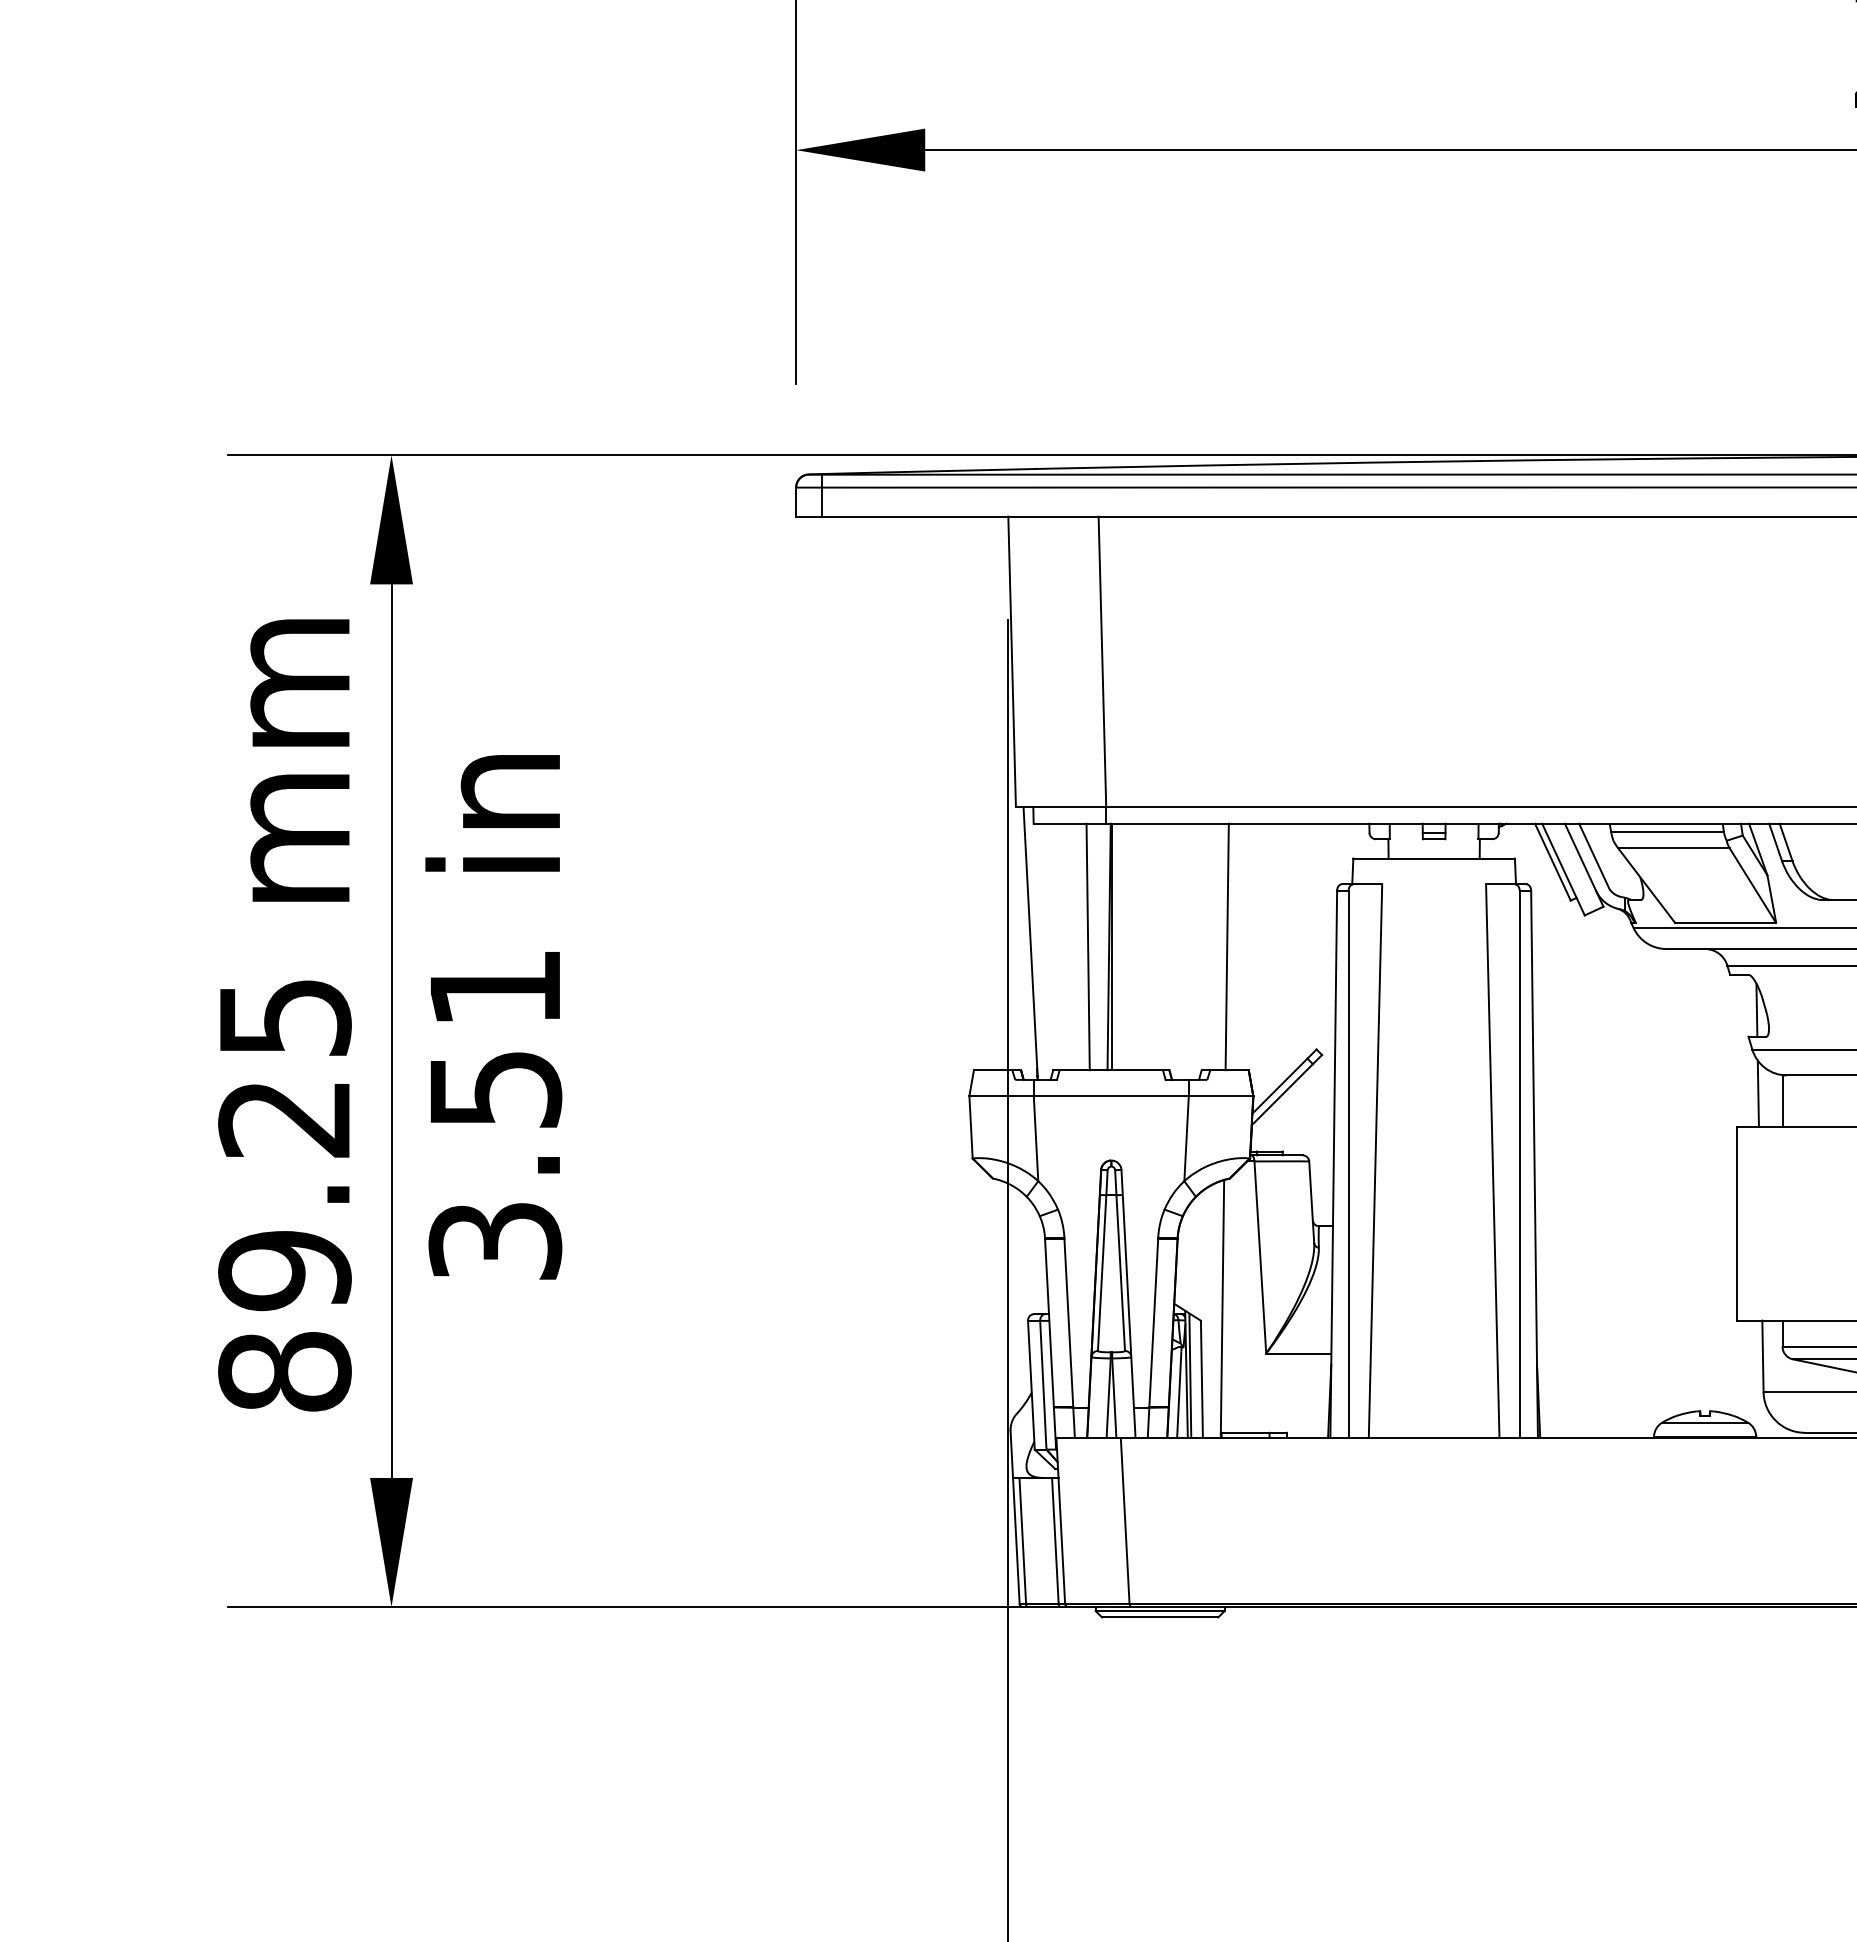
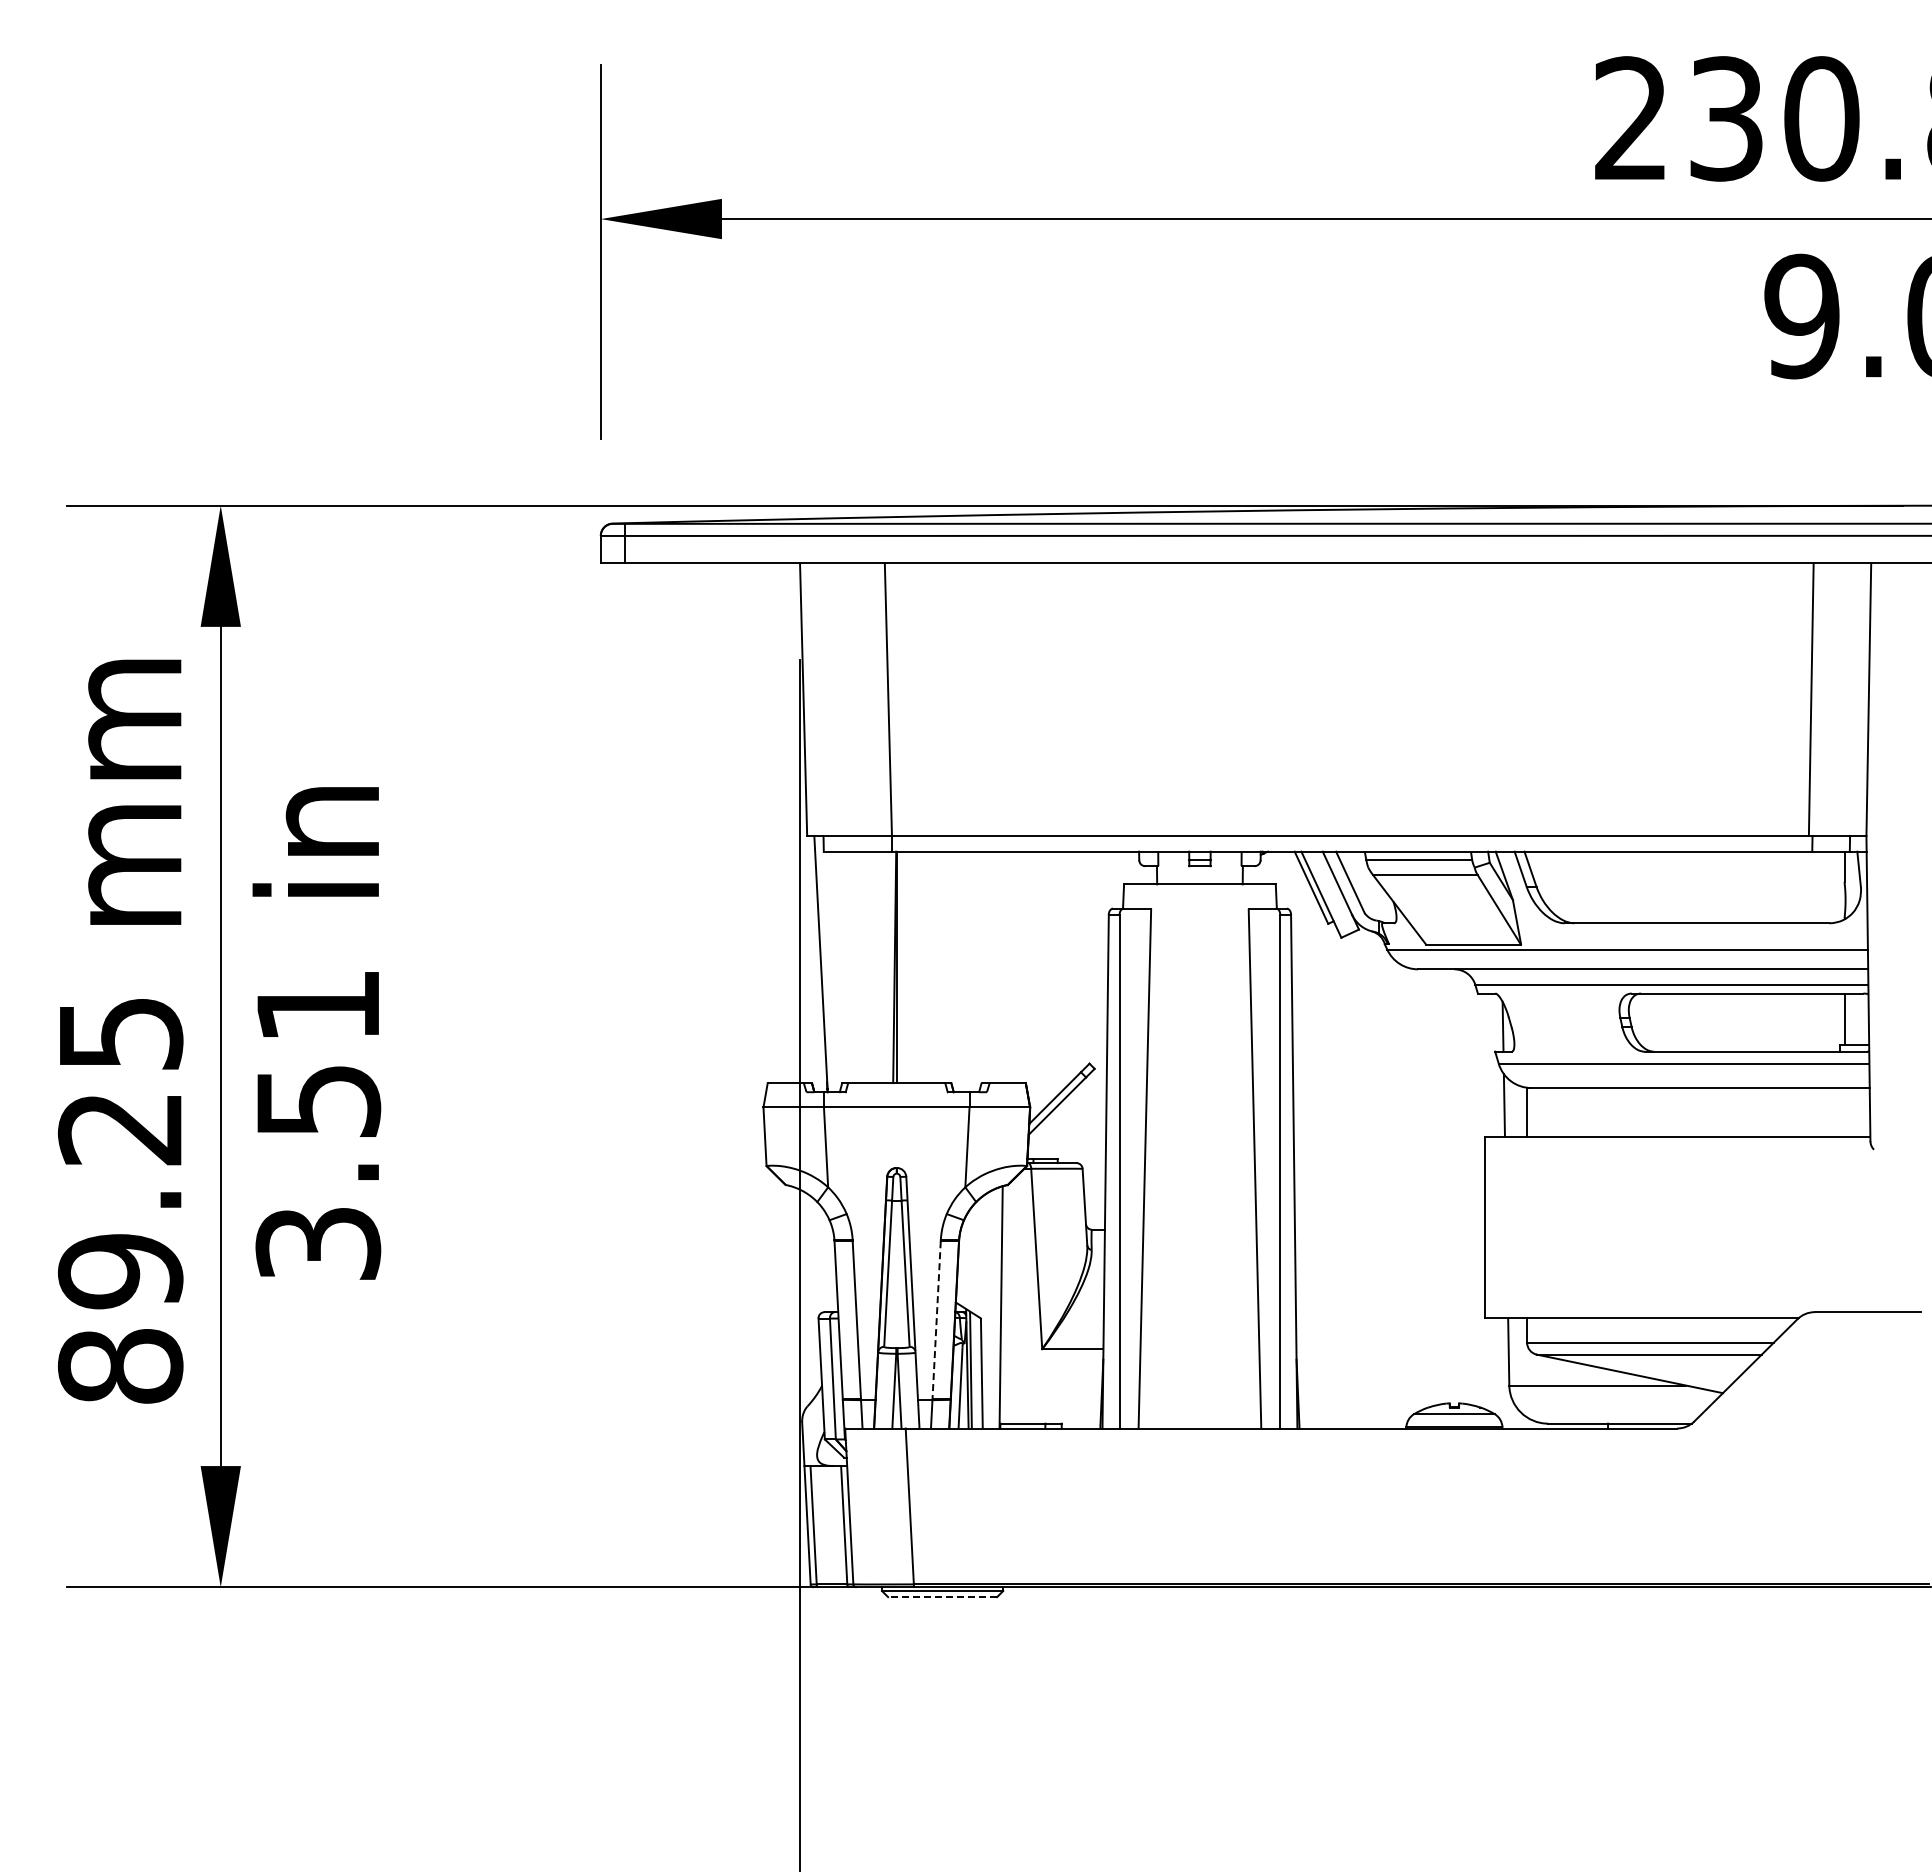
line: (1087, 947) -> (874, 967), removed
line: (1227, 947) -> (1005, 967), removed
line: (1153, 1322) -> (936, 1320), solid -> dashed
line: (1160, 1617) -> (942, 1597), solid -> dashed

